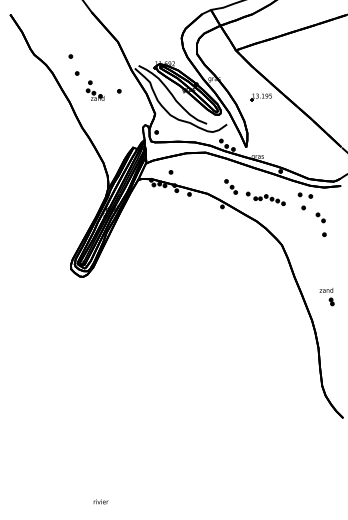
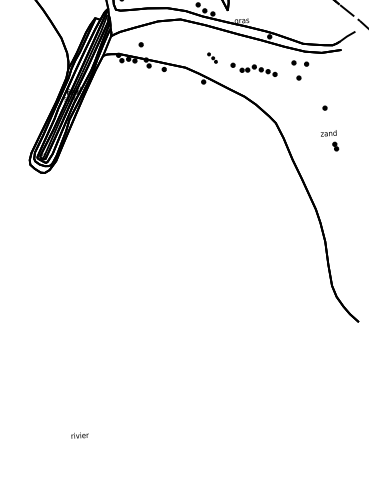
part: (230, 186) -> (211, 57), size x0.6
part: (320, 217) -> (319, 88), removed
part: (326, 297) -> (329, 141), moved

